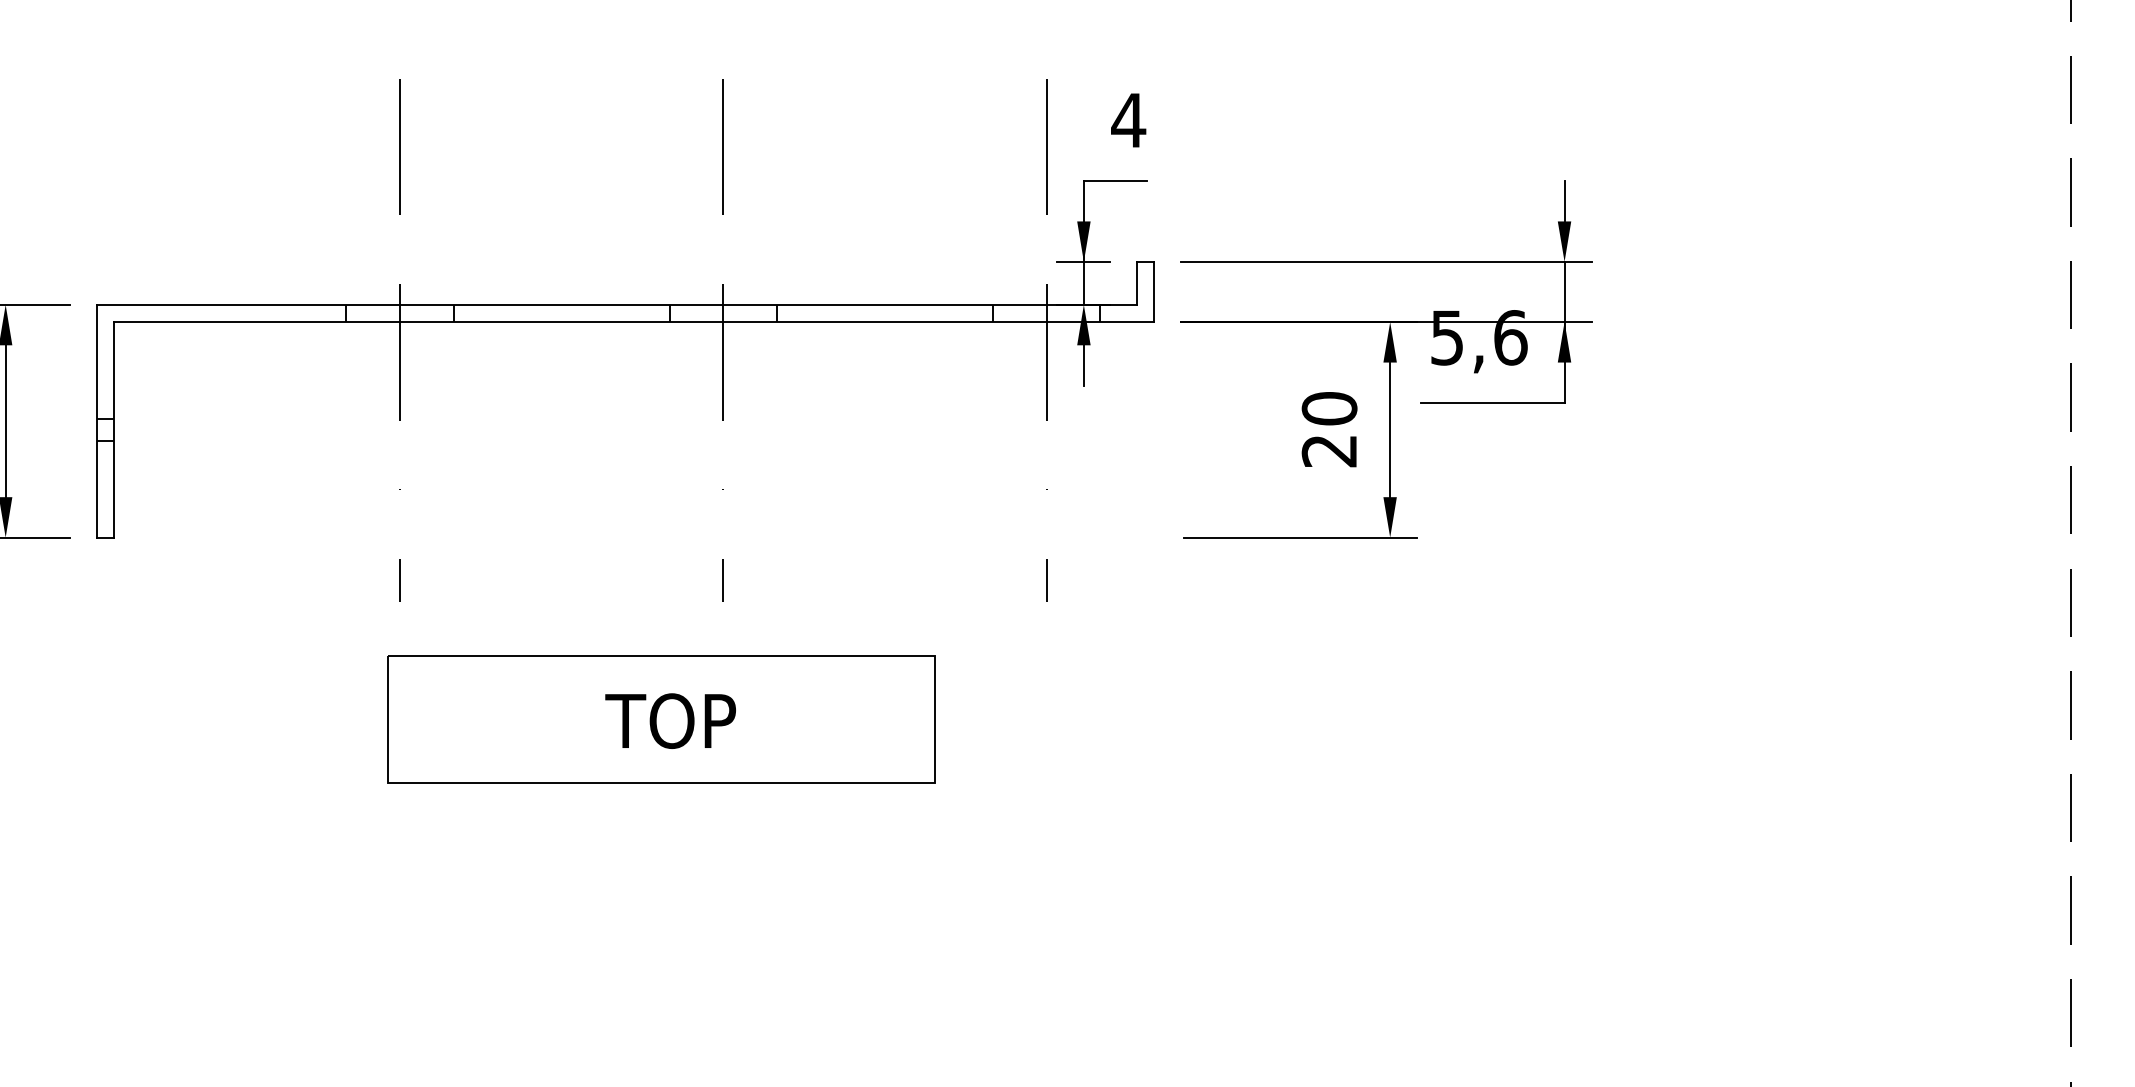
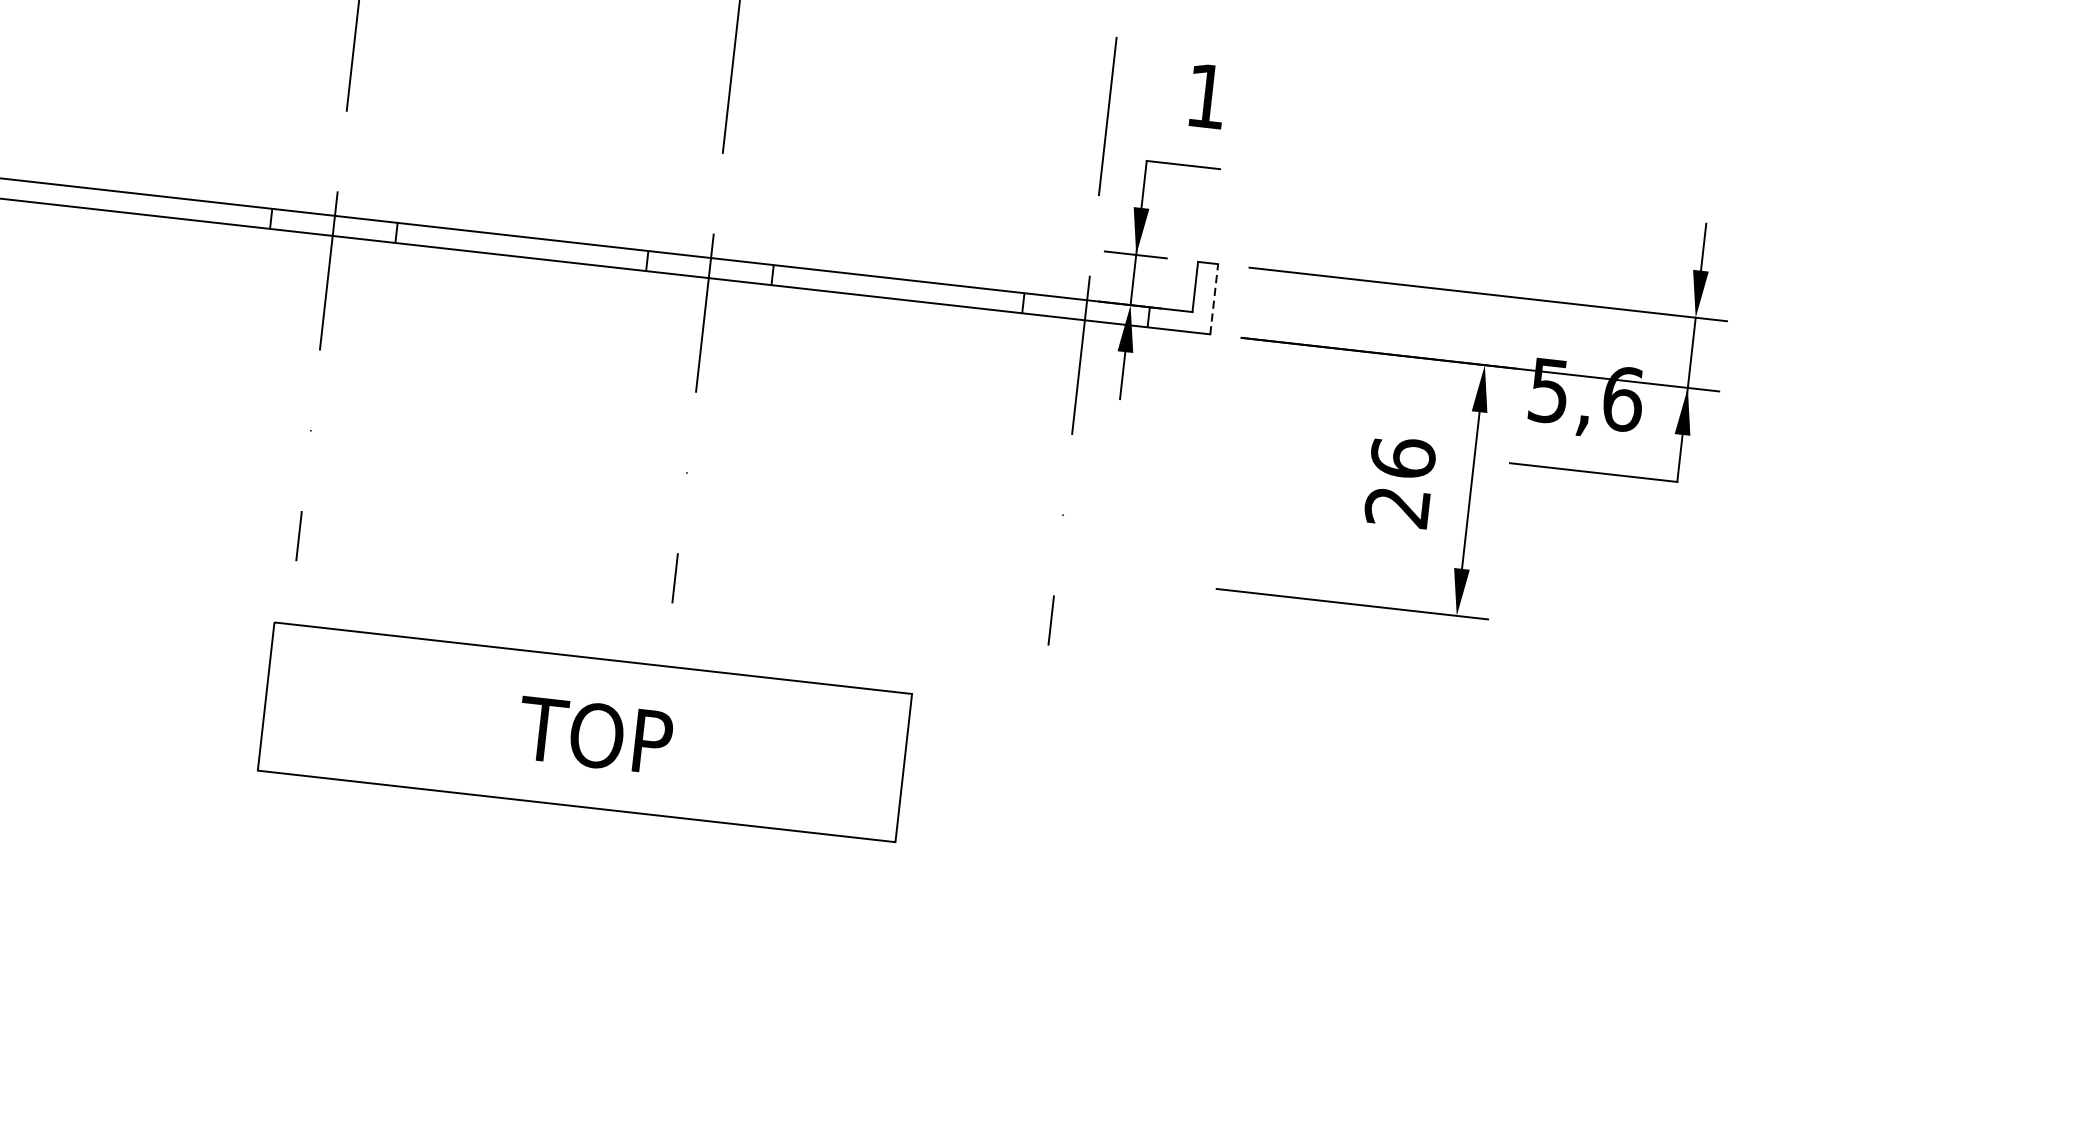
text: (1128, 120) -> (1206, 96), 4 -> 1
line: (1154, 291) -> (1214, 298), solid -> dashed
text: (1329, 408) -> (1402, 457), 20 -> 26

